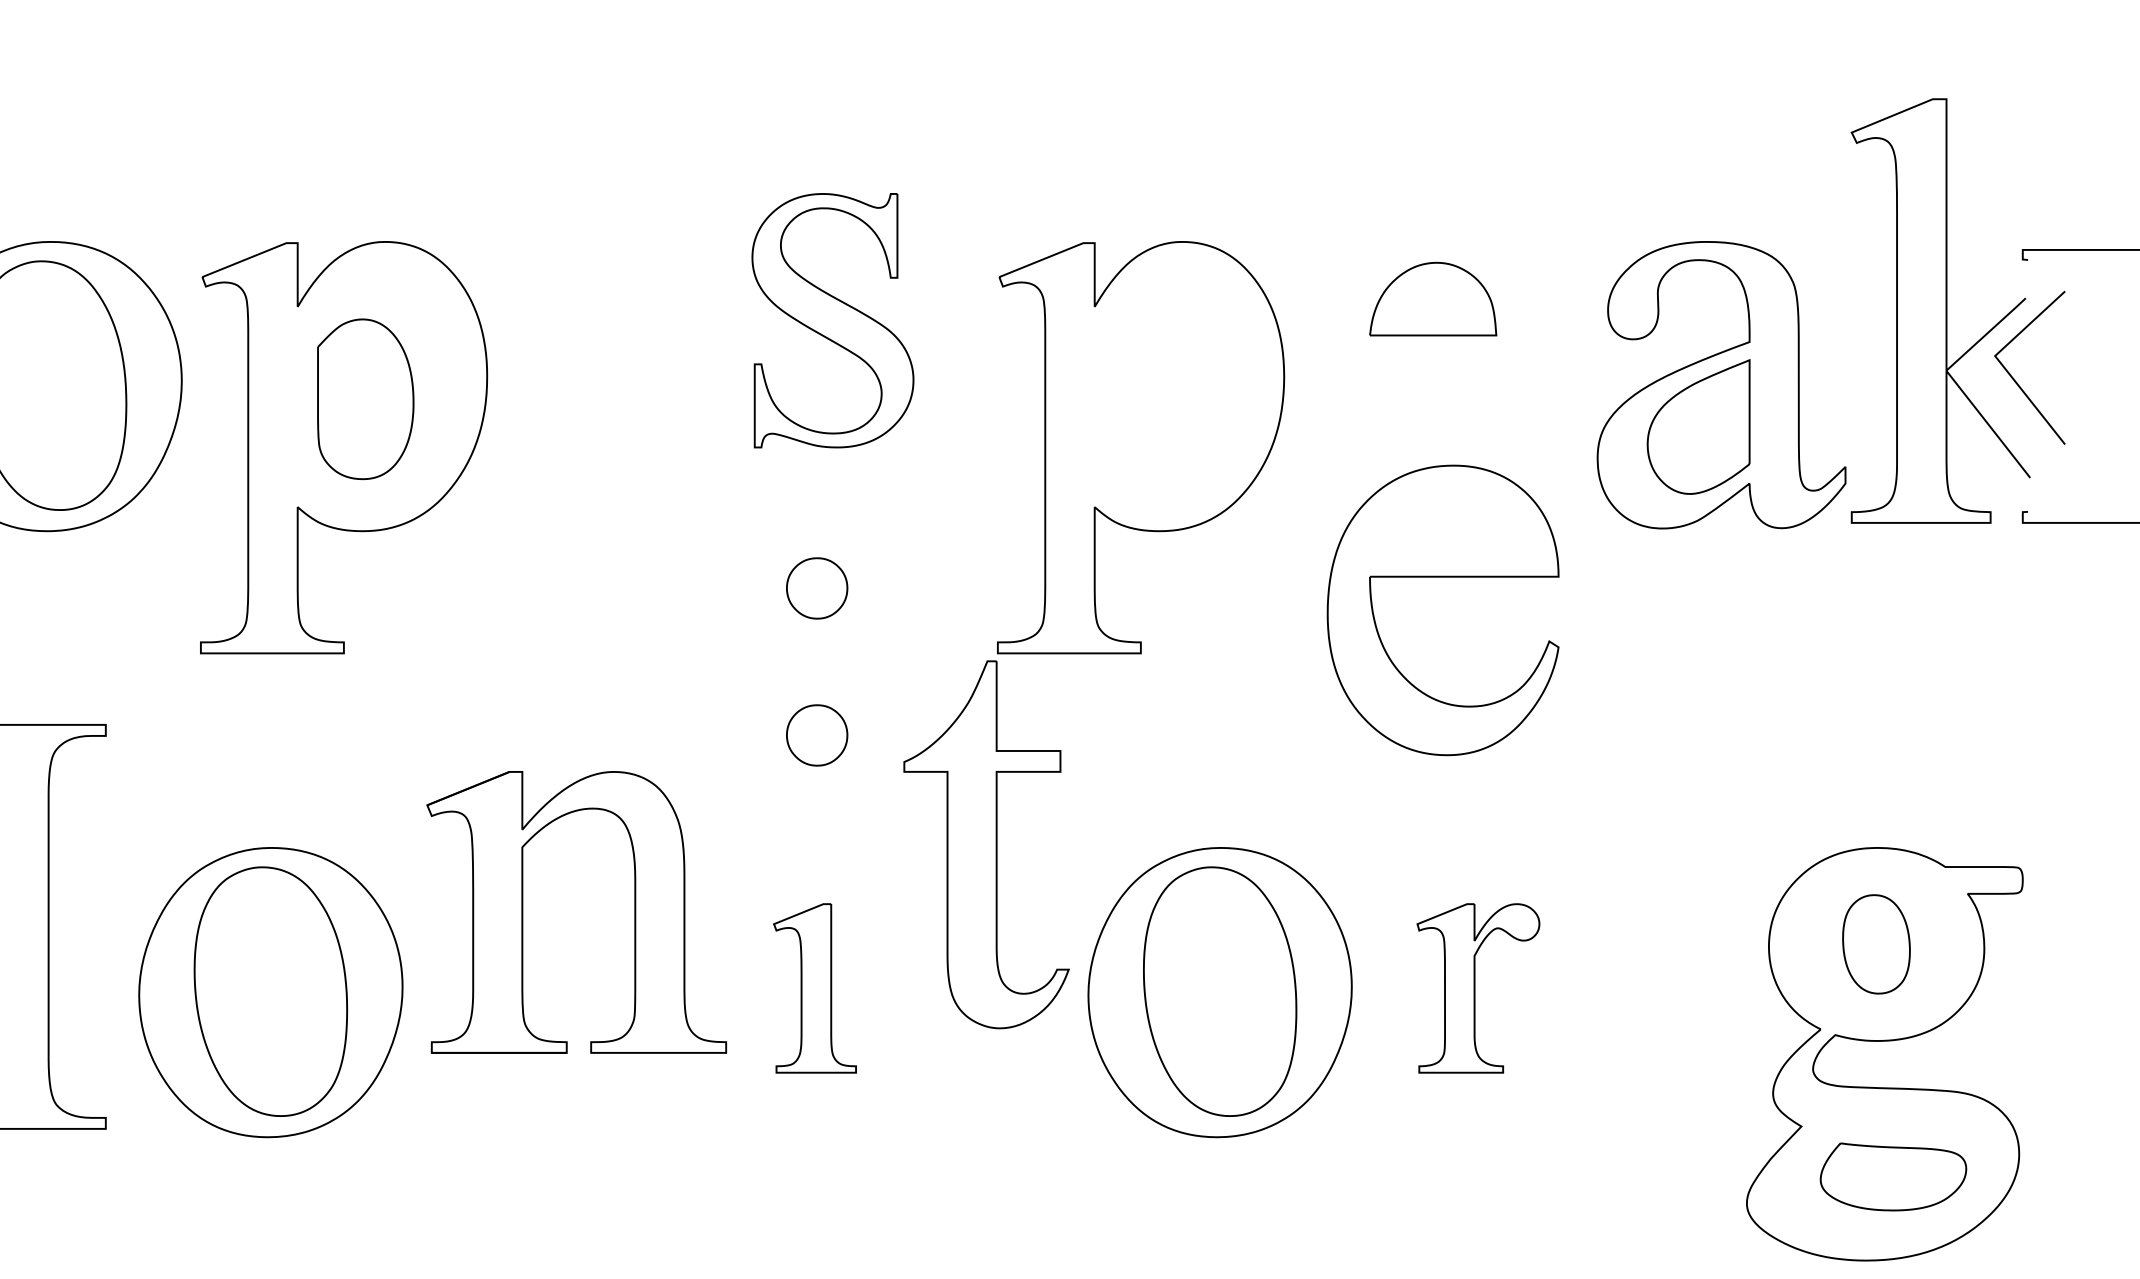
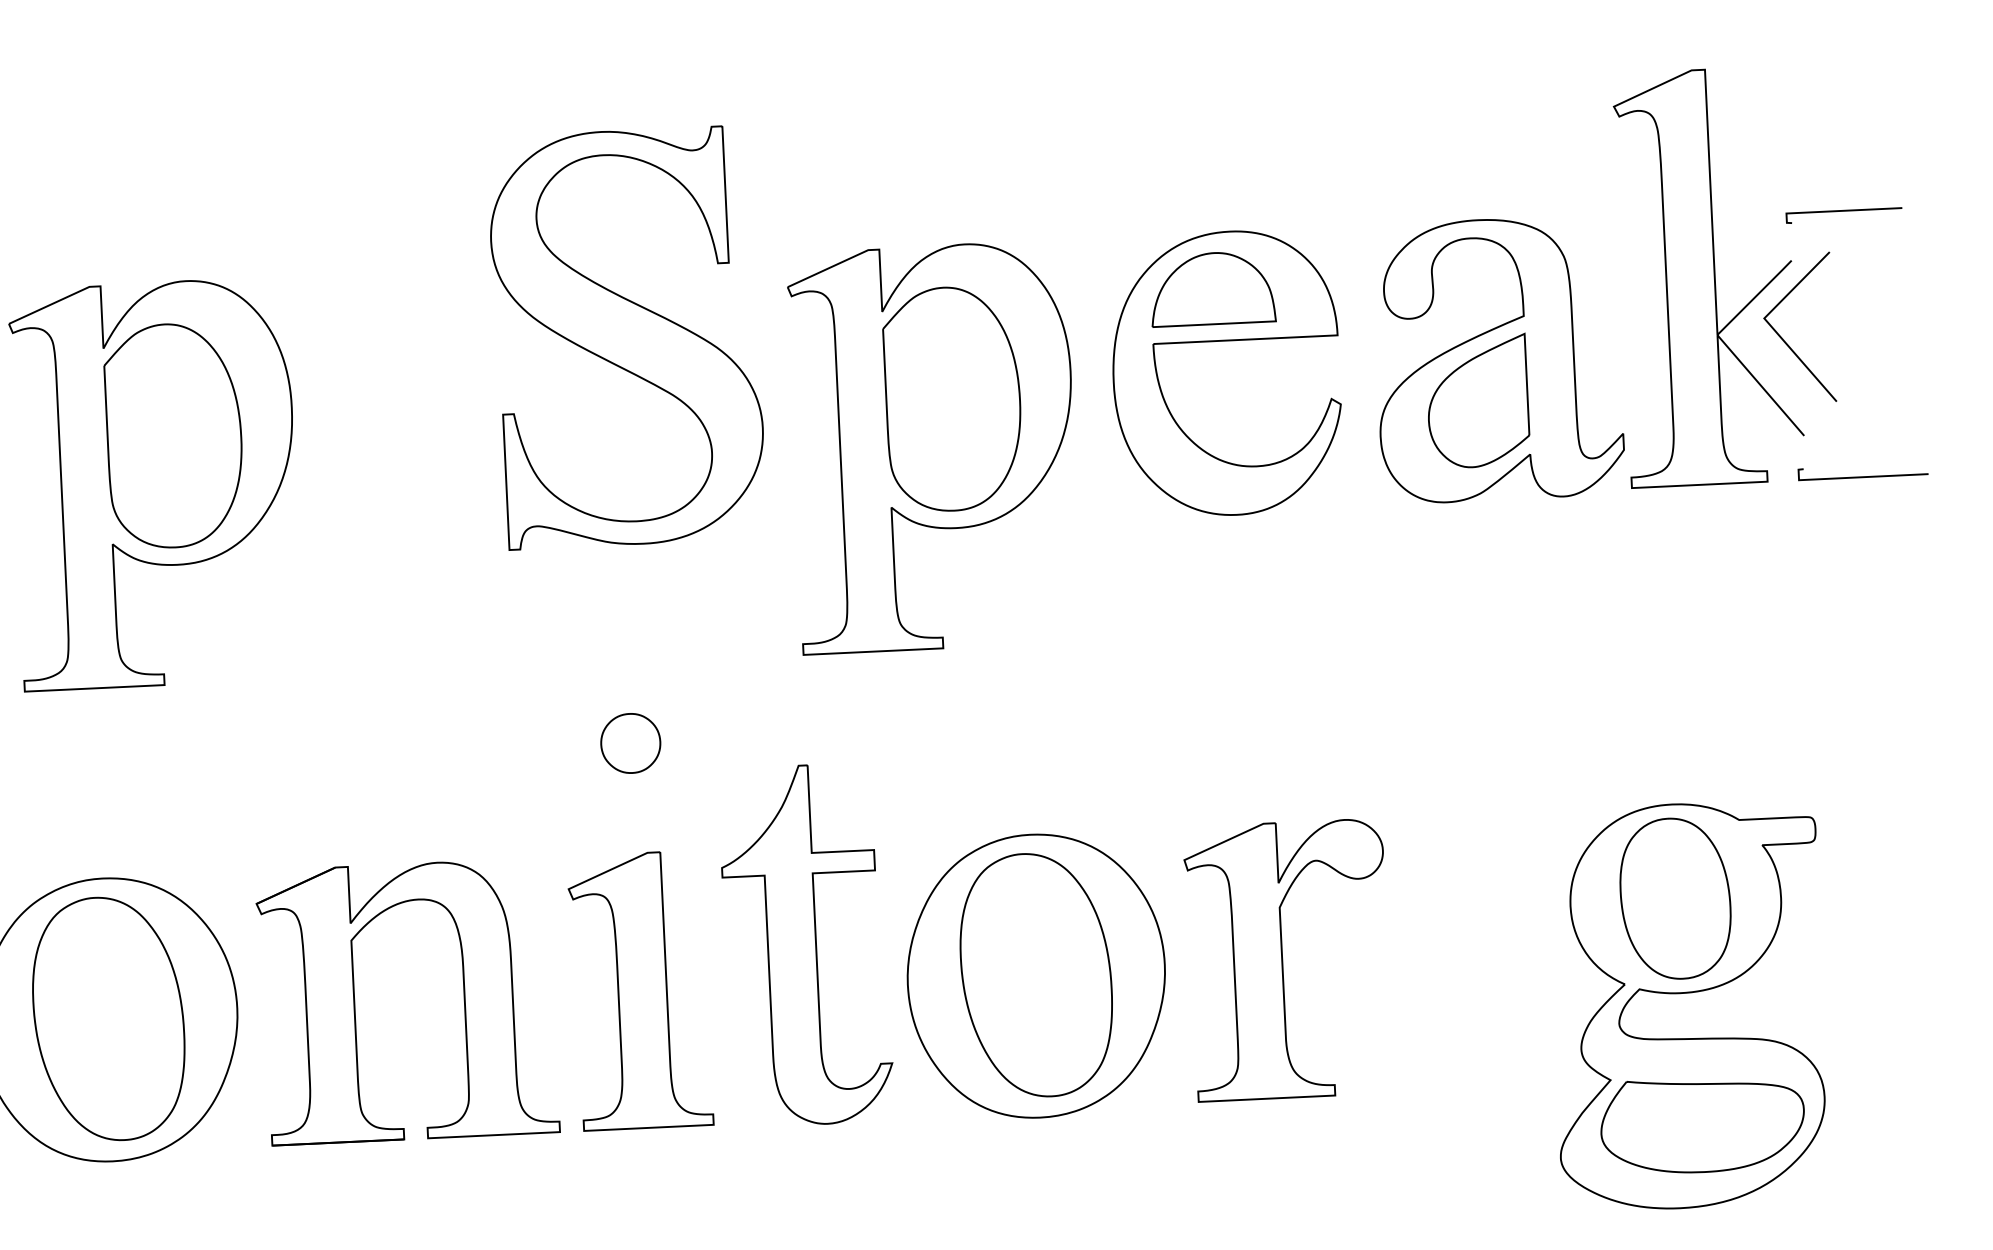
part: (832, 320) -> (626, 337), size x1.67
part: (365, 399) -> (173, 436), size x1.43
part: (1162, 399) -> (952, 399), added
part: (1442, 577) -> (1224, 341), moved
part: (817, 588) -> (624, 599), removed
part: (986, 844) -> (806, 944), moved
part: (523, 912) -> (355, 1004), moved
part: (1876, 944) -> (1675, 898), size x1.67
part: (814, 988) -> (639, 990), size x1.67
part: (1478, 988) -> (1288, 960), size x1.67
part: (1893, 1176) -> (1702, 1124), size x1.43

